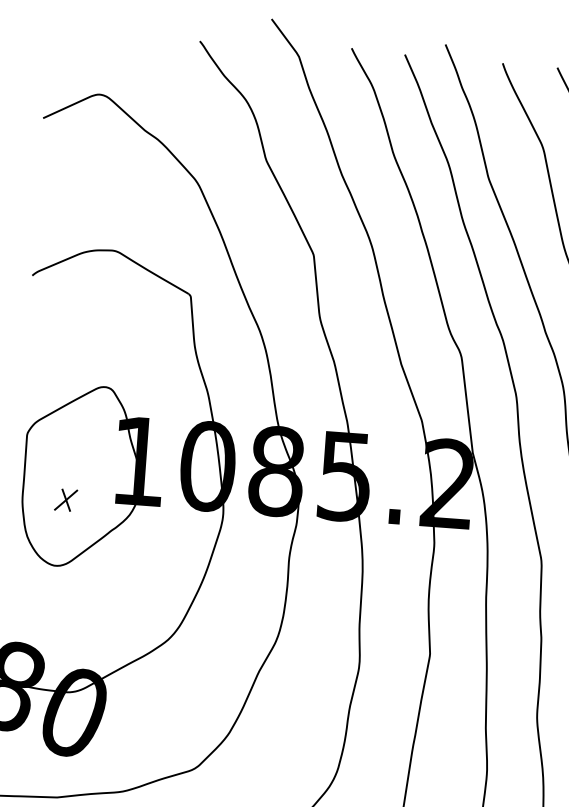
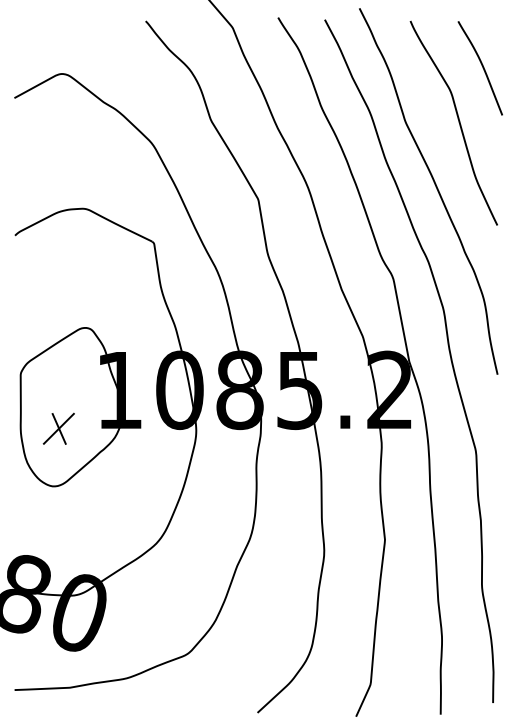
part: (65, 499) -> (58, 428), size x1.67

